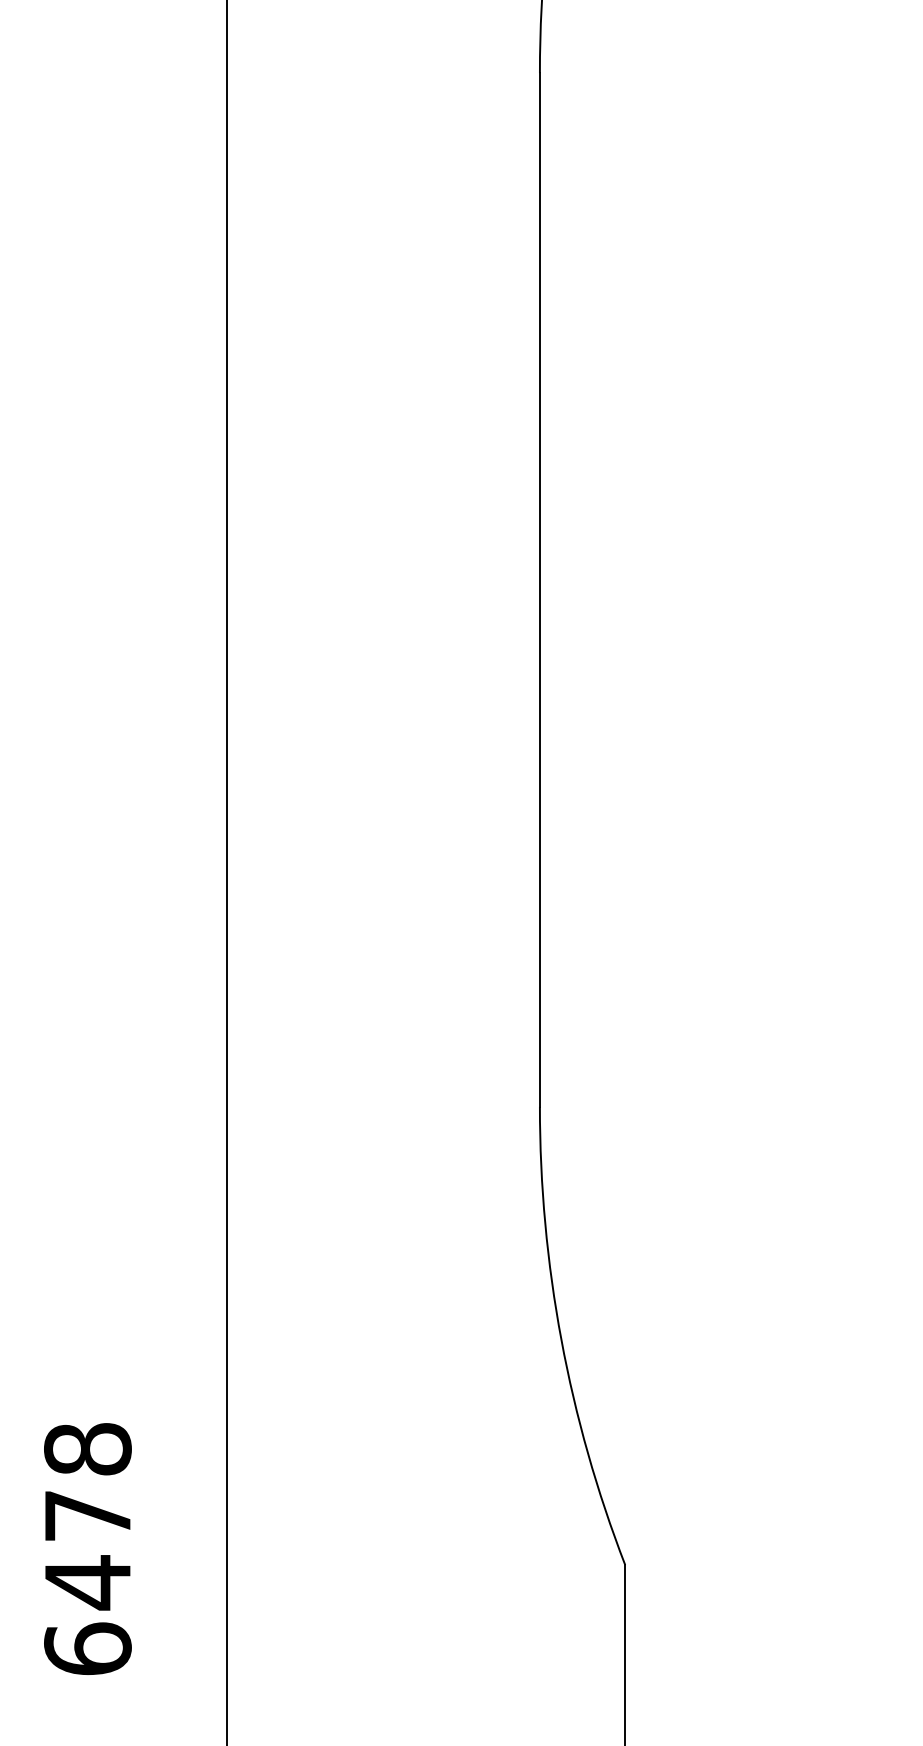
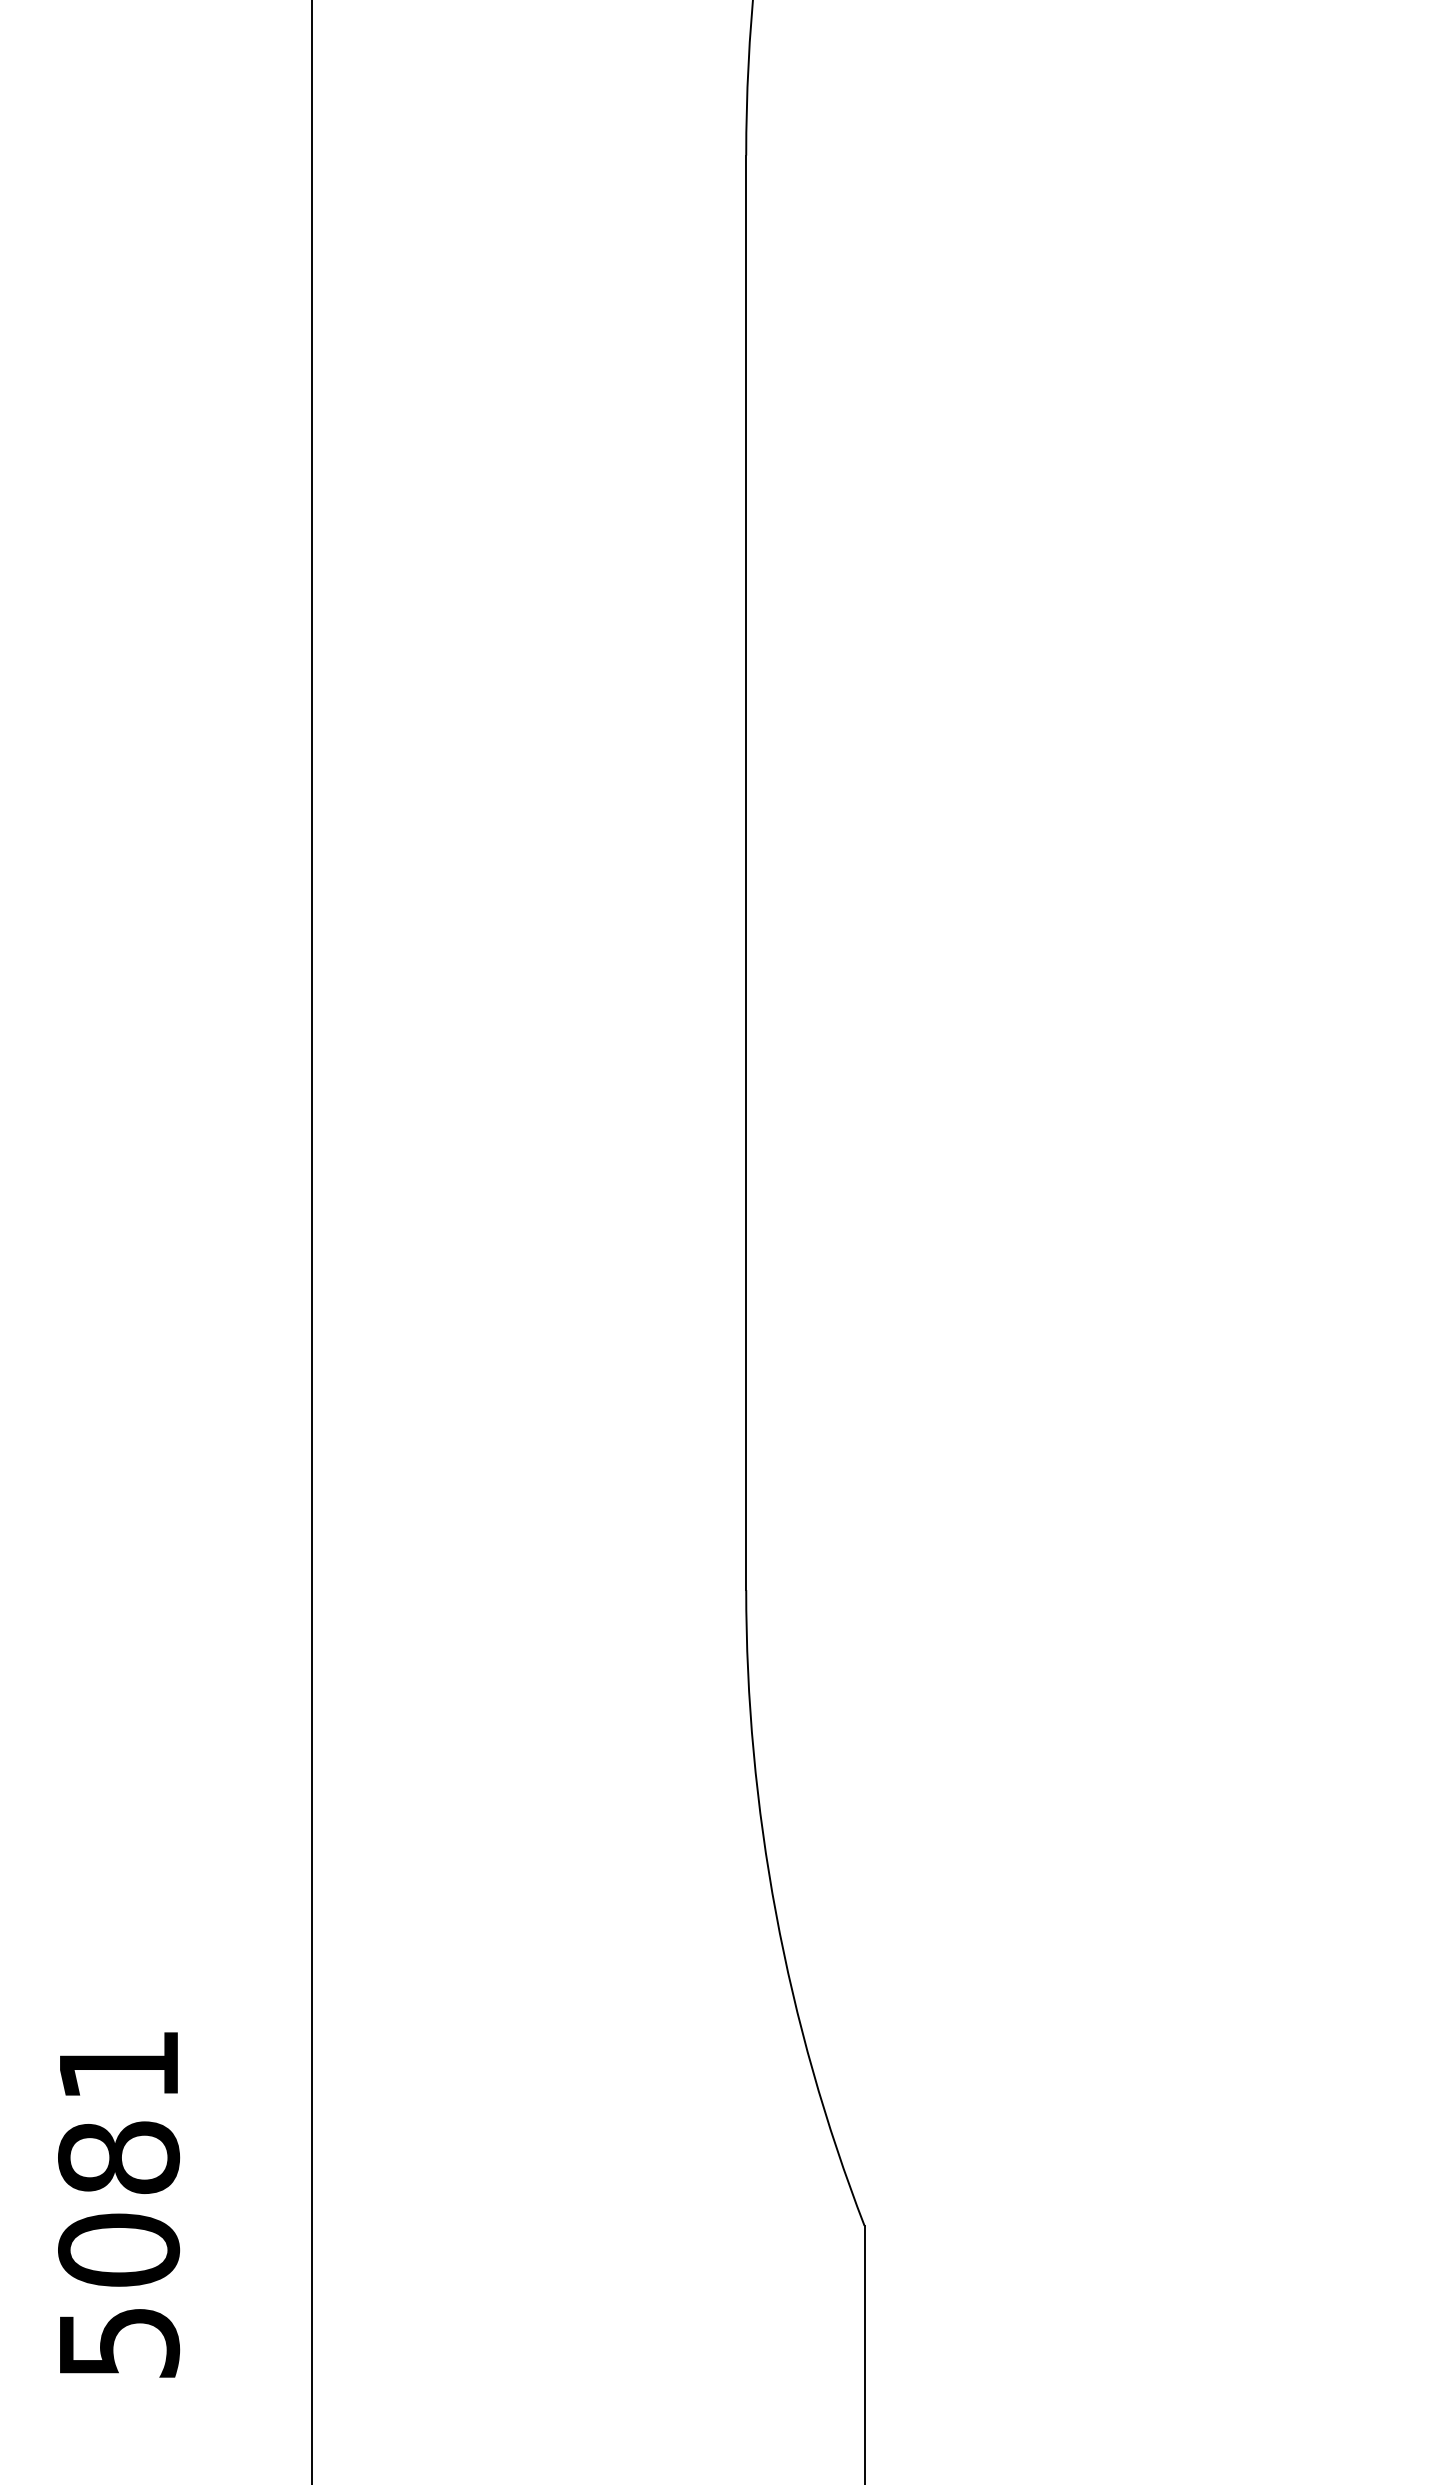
text: (88, 1548) -> (119, 2203), 6478 -> 5081

